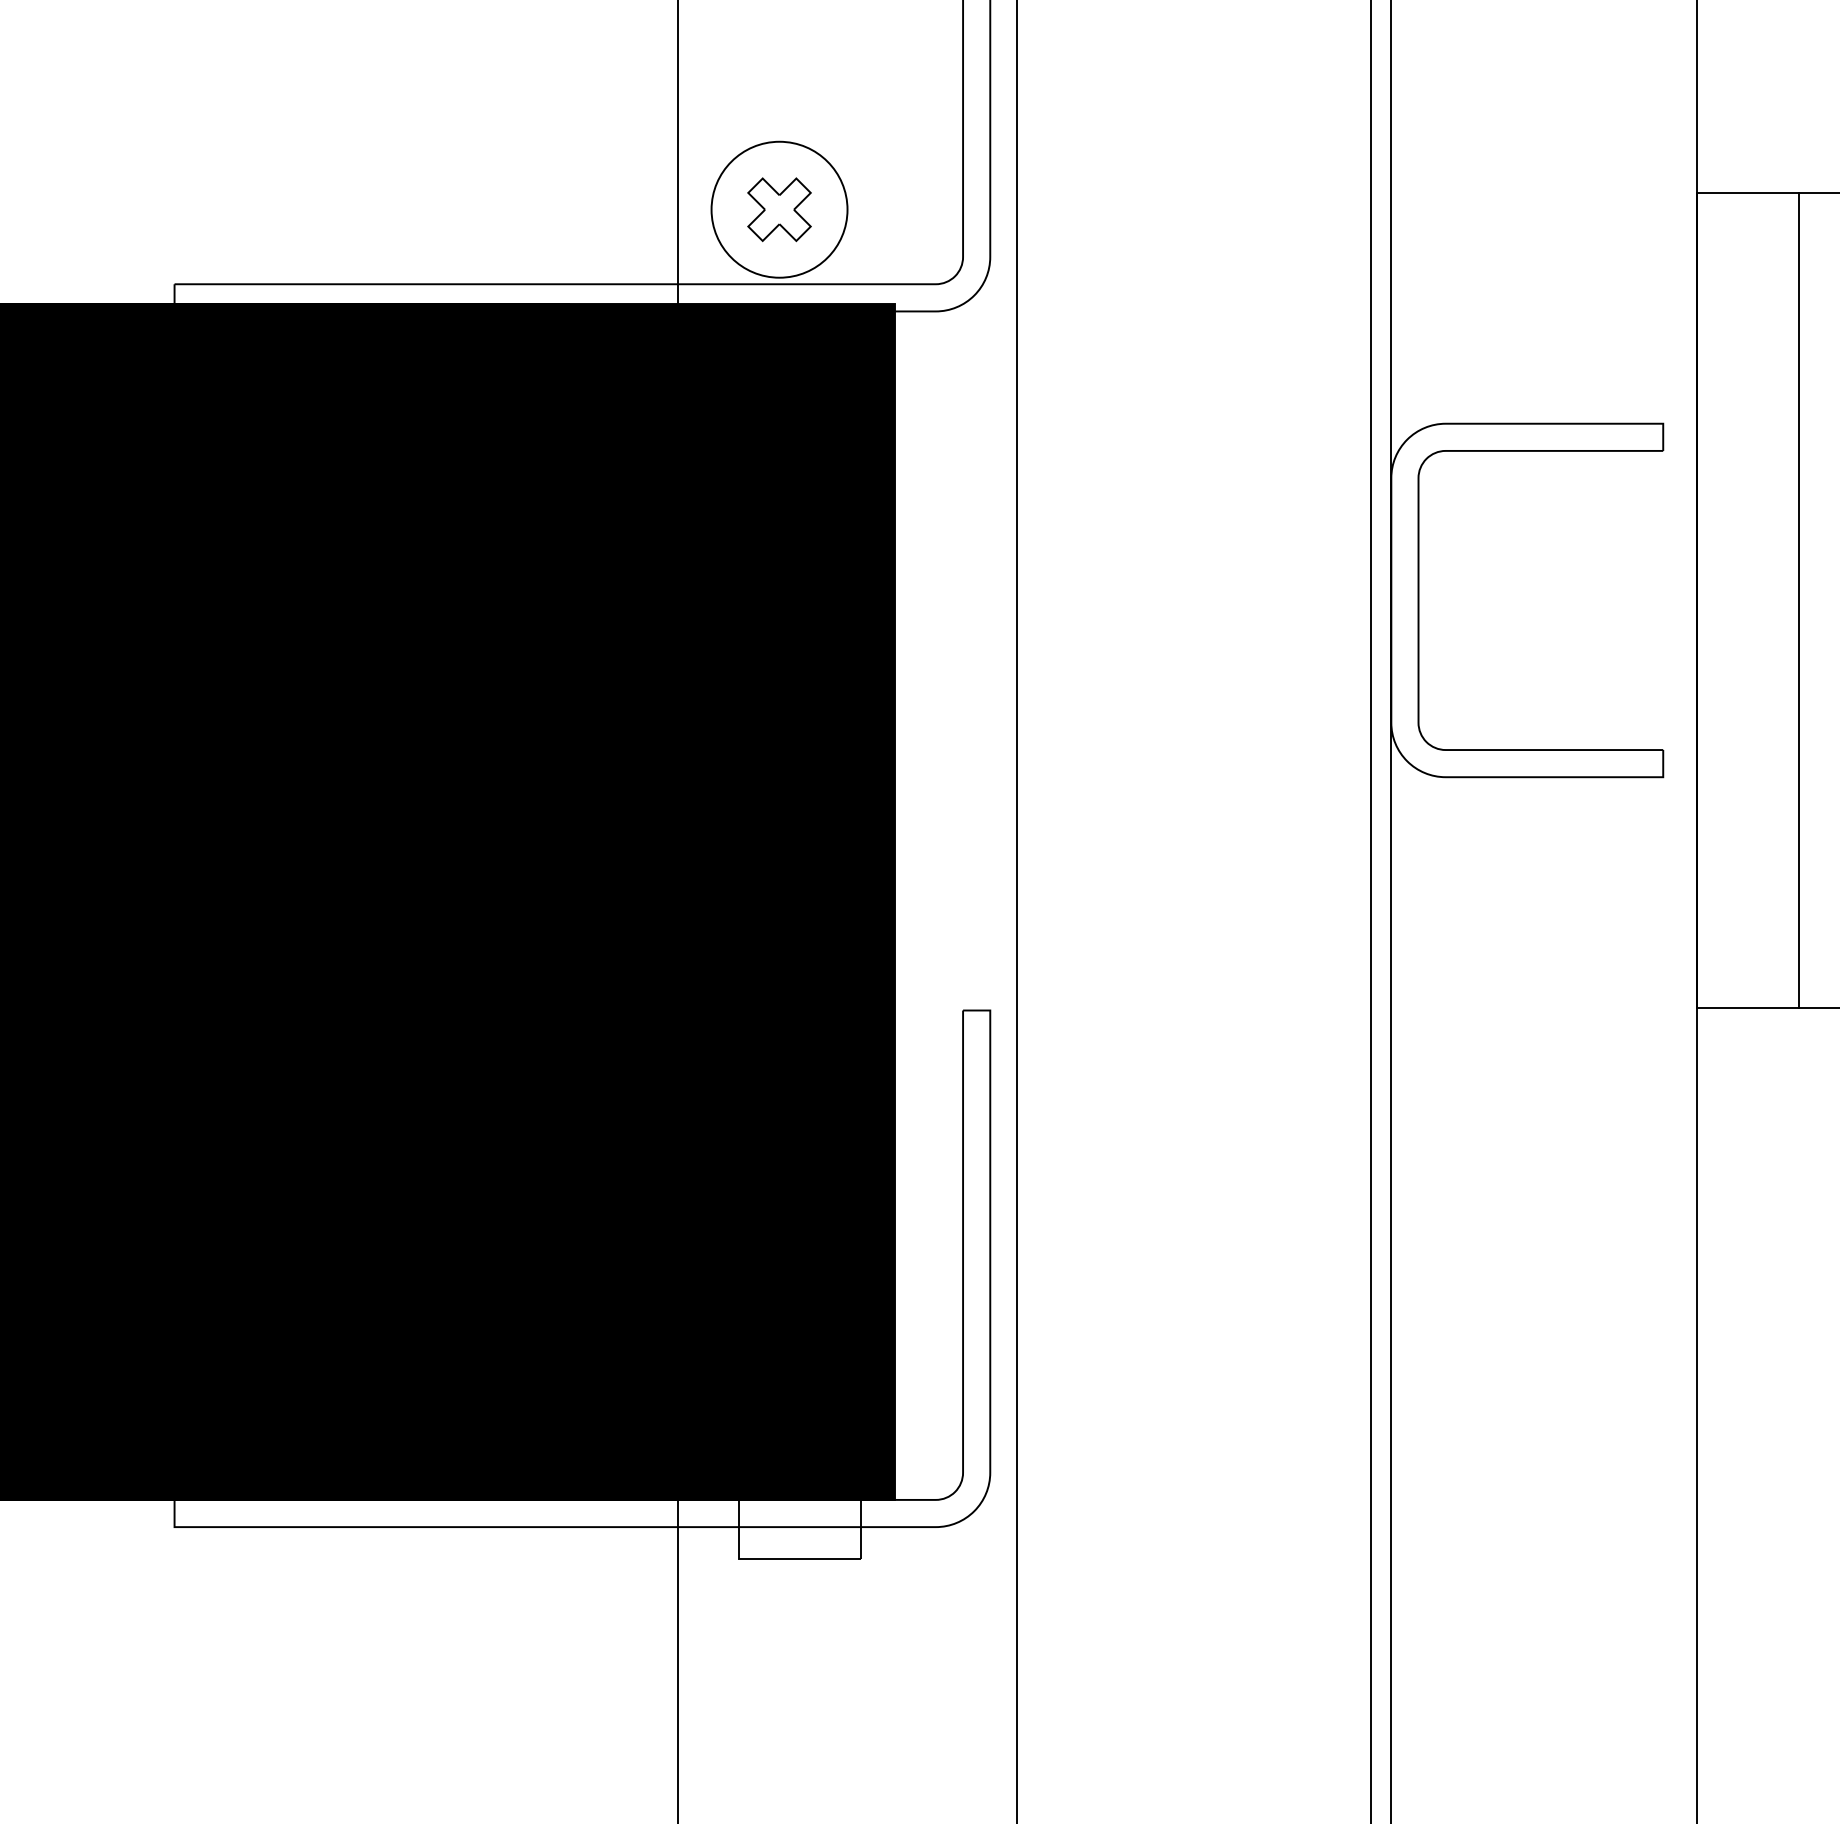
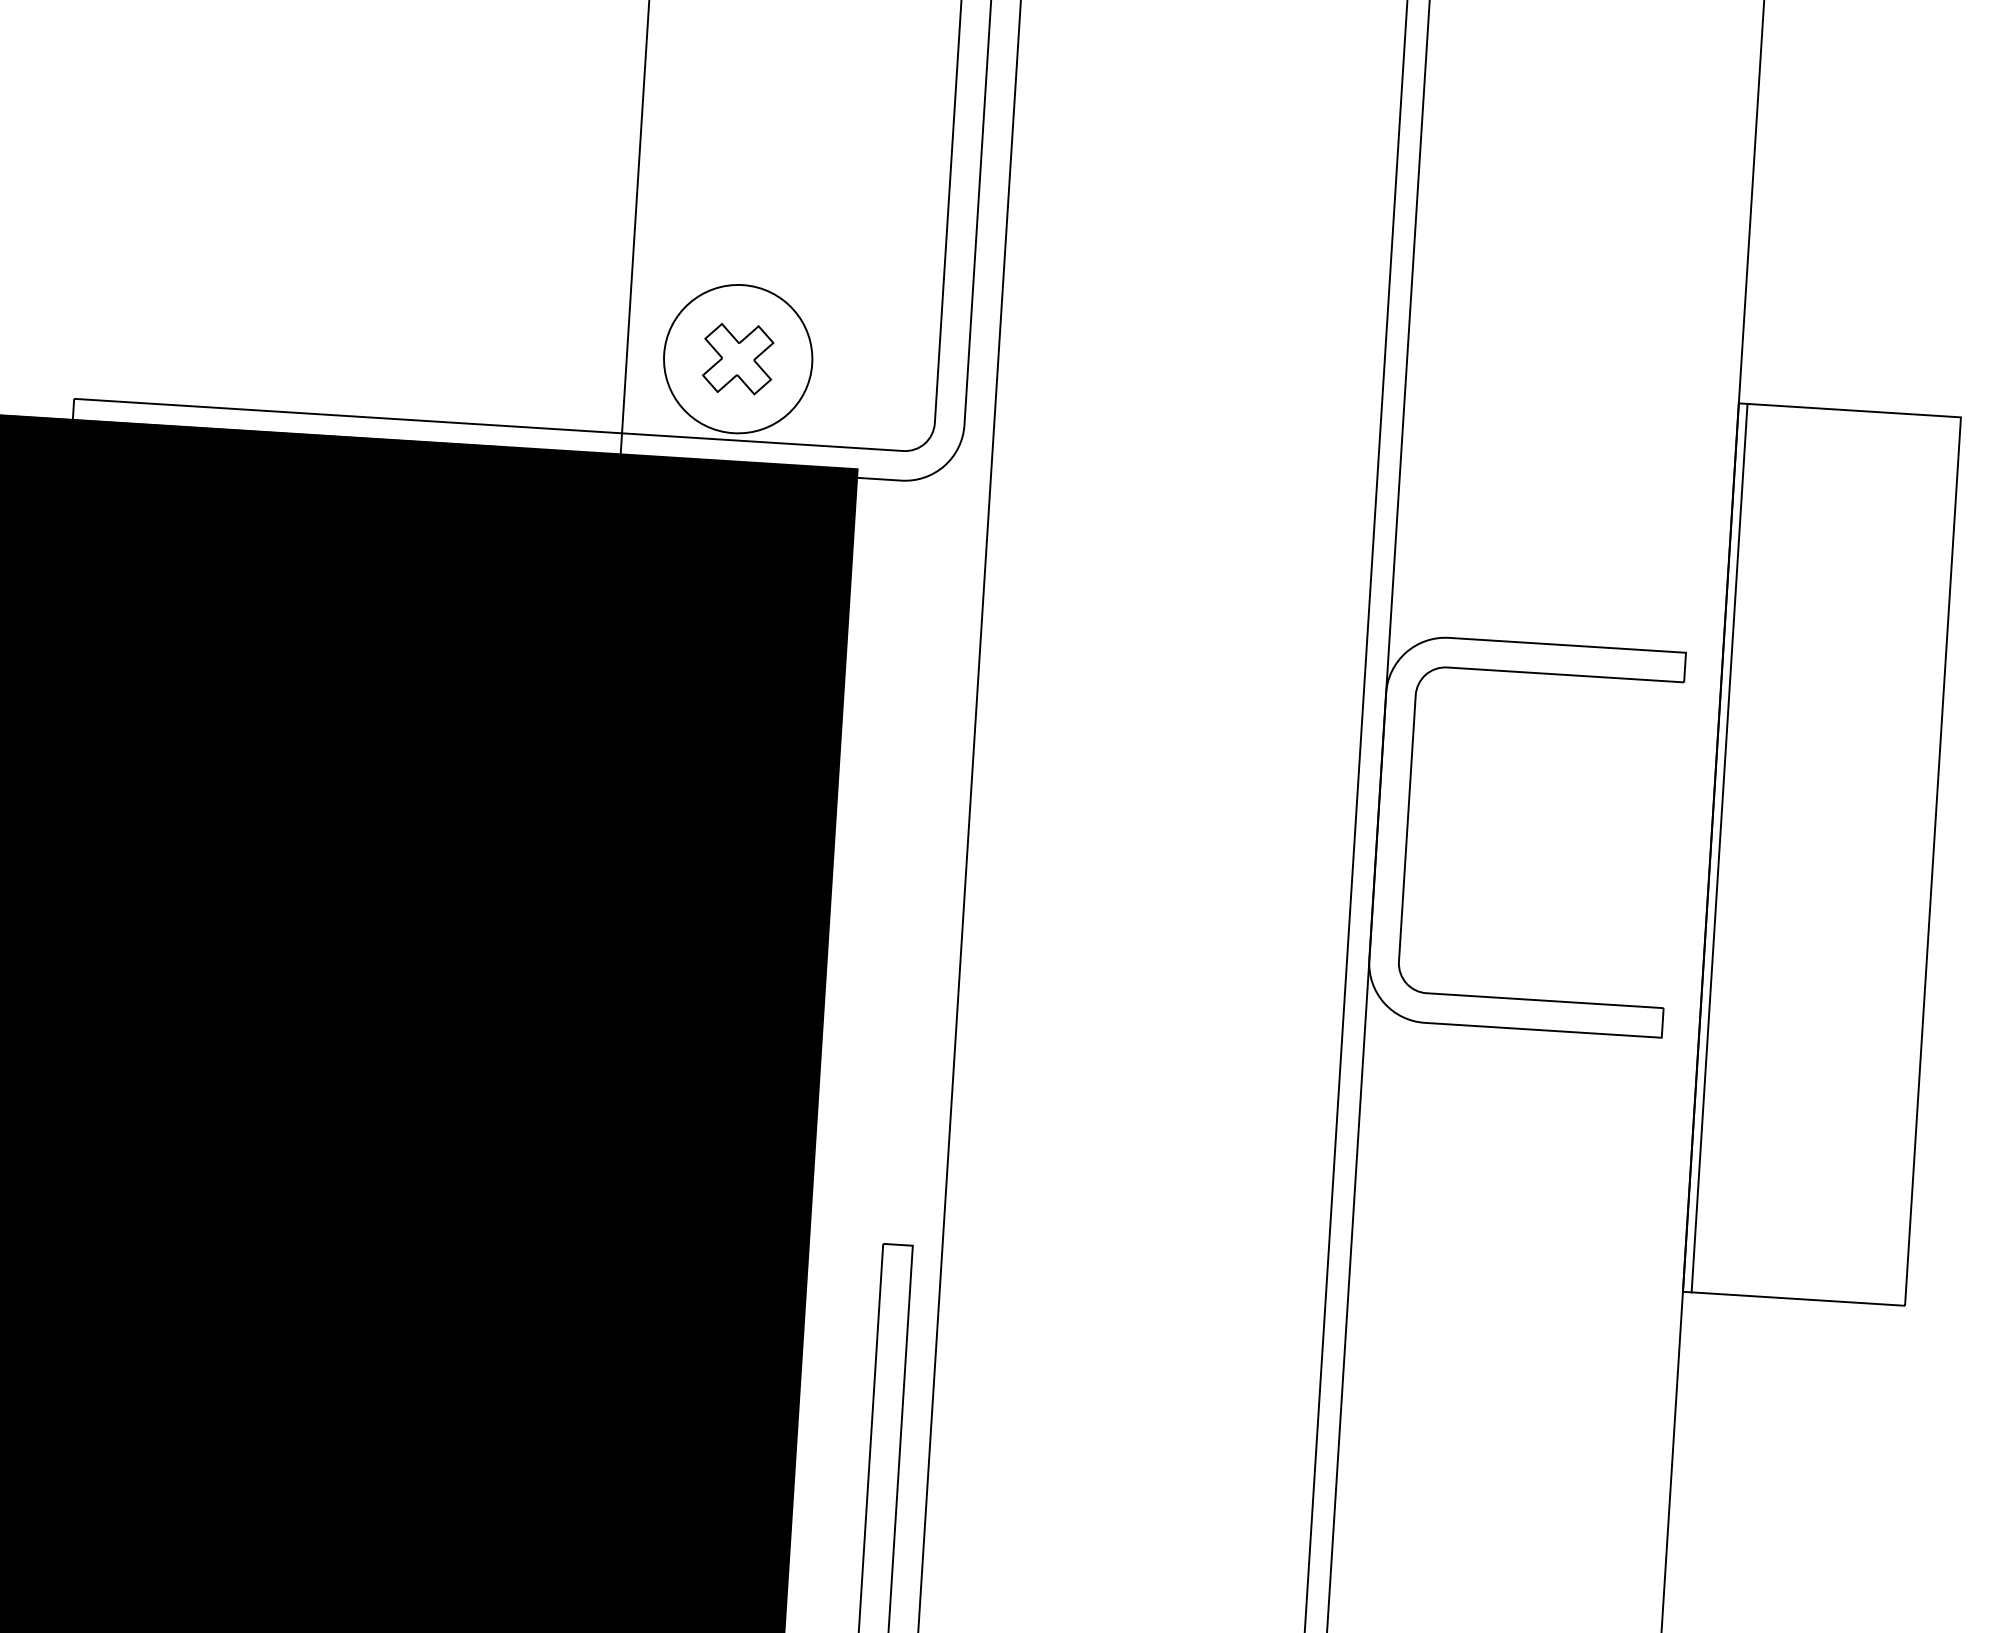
line: (1799, 600) -> (1719, 848), moved

